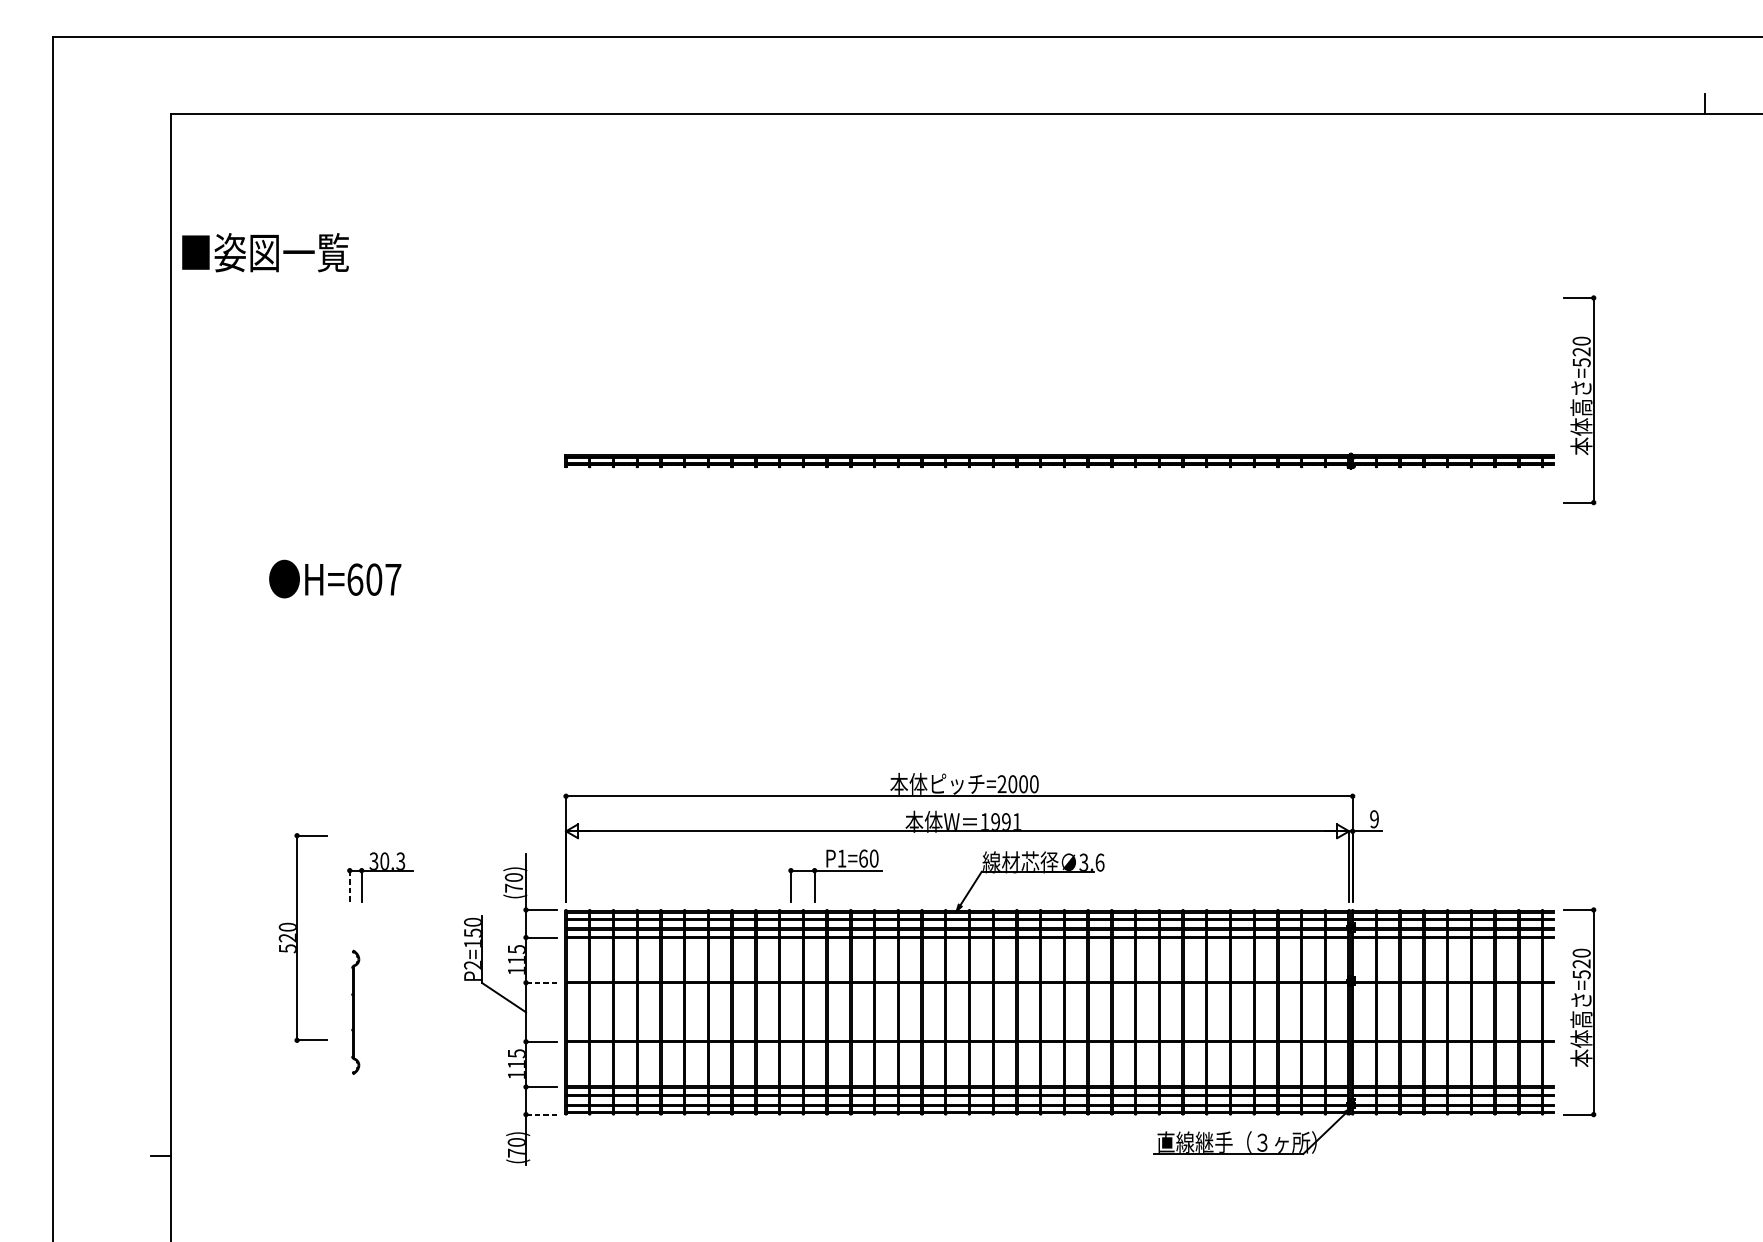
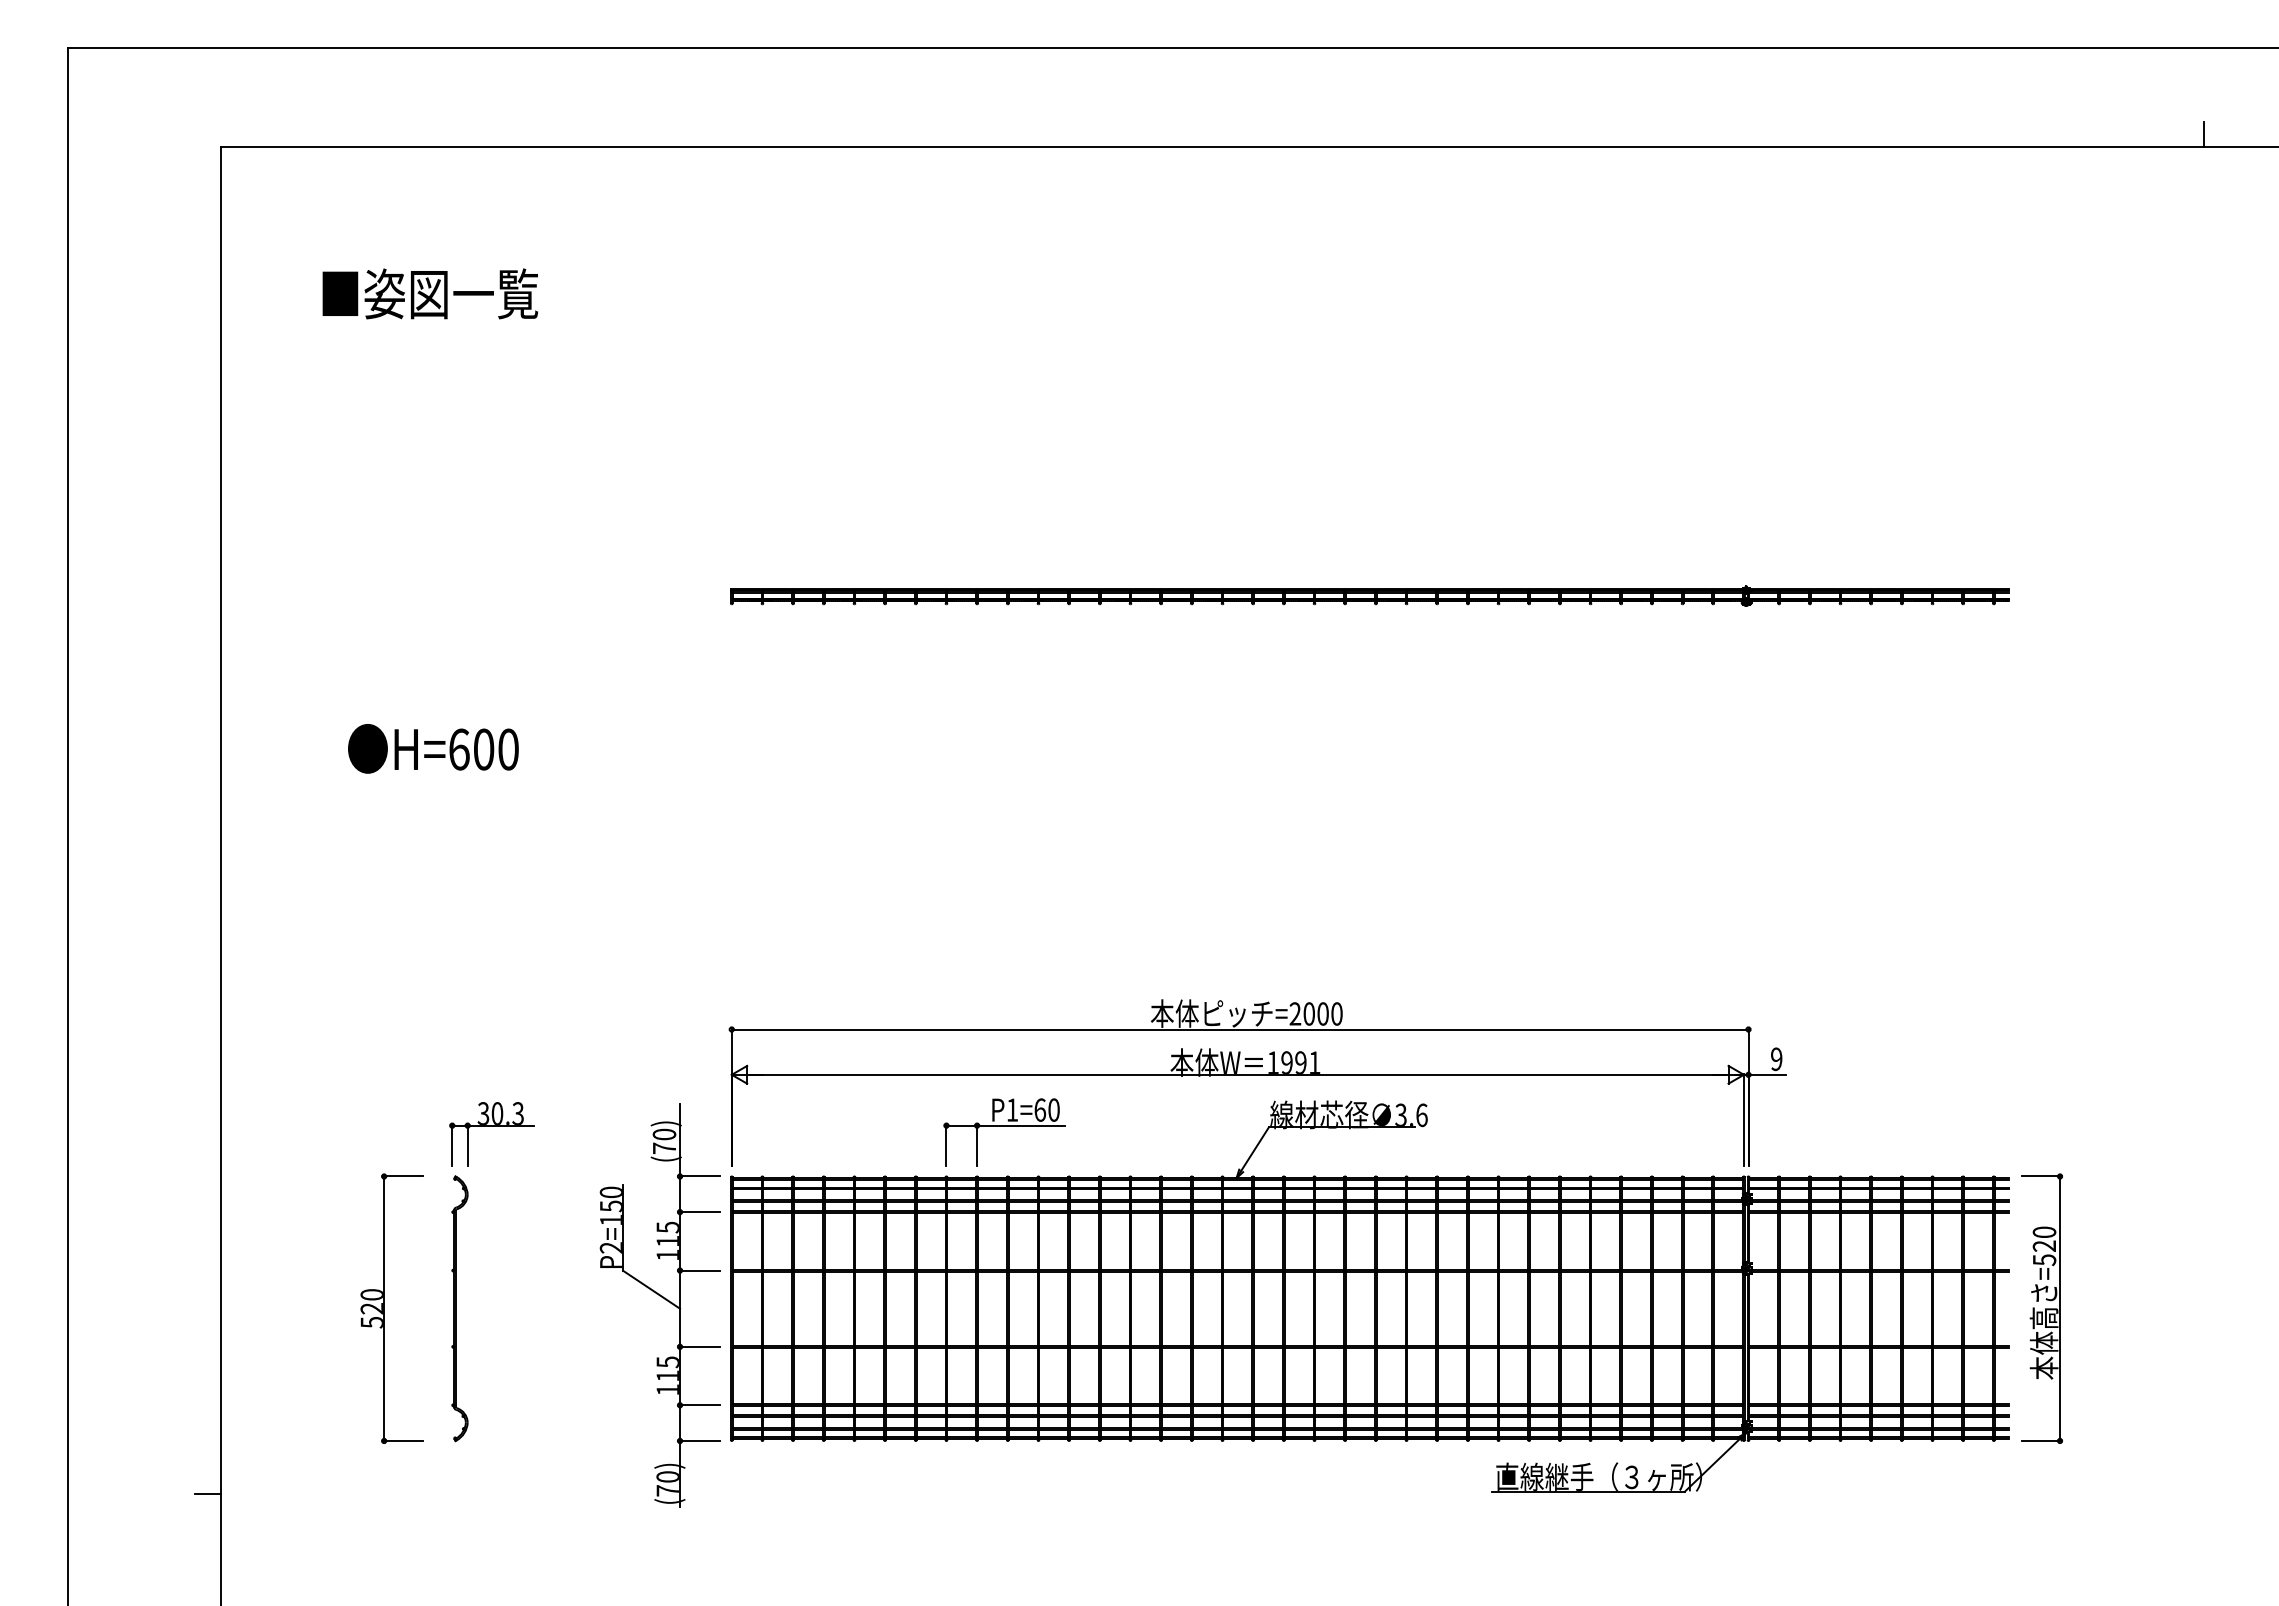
text: (264, 252) -> (429, 293), moved
part: (1579, 400) -> (2041, 517), removed
text: (393, 579) -> (508, 749), H=607 -> H=600
part: (835, 875) -> (1004, 1132), moved
line: (349, 885) -> (452, 1144), dashed -> solid
part: (297, 937) -> (384, 1308), moved
line: (541, 982) -> (699, 1270), dashed -> solid
part: (355, 1012) -> (459, 1308), size x1.67
line: (541, 1115) -> (699, 1441), dashed -> solid

